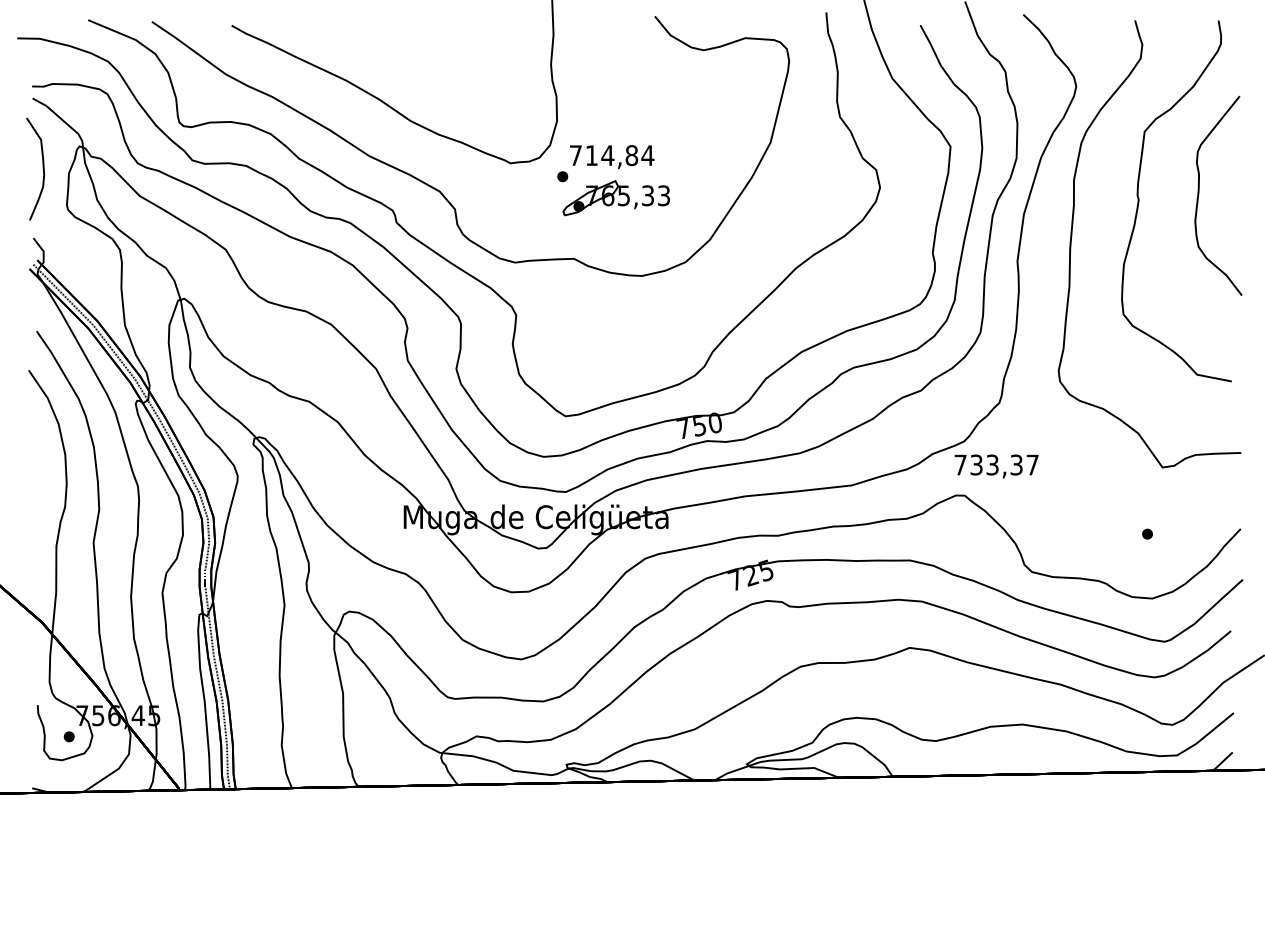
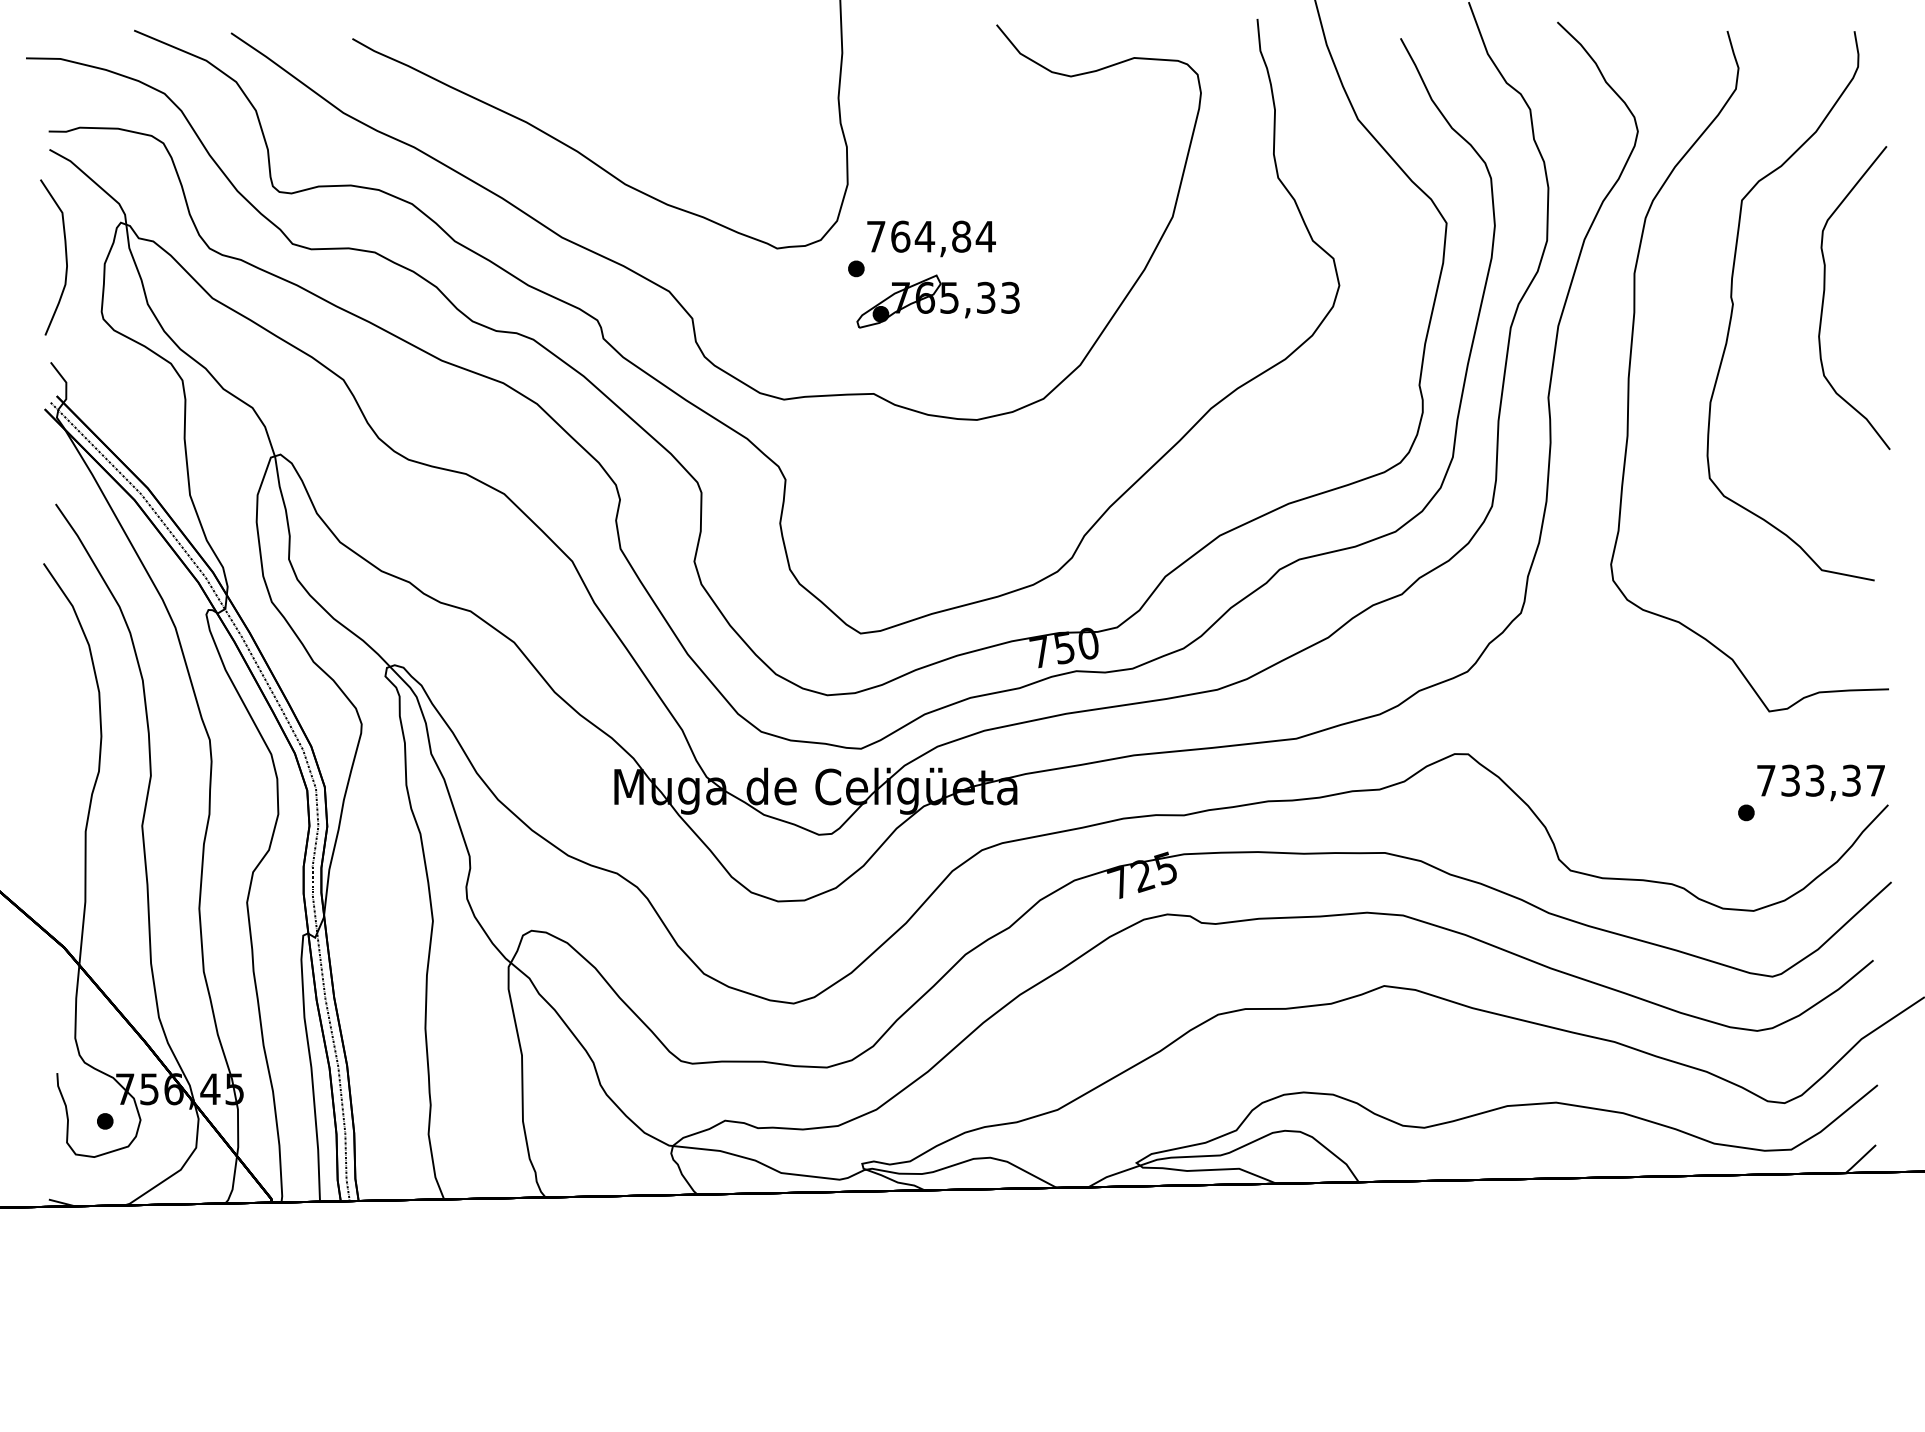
text: (591, 155) -> (900, 236), 714,84 -> 764,84
text: (996, 466) -> (1820, 782), moved

